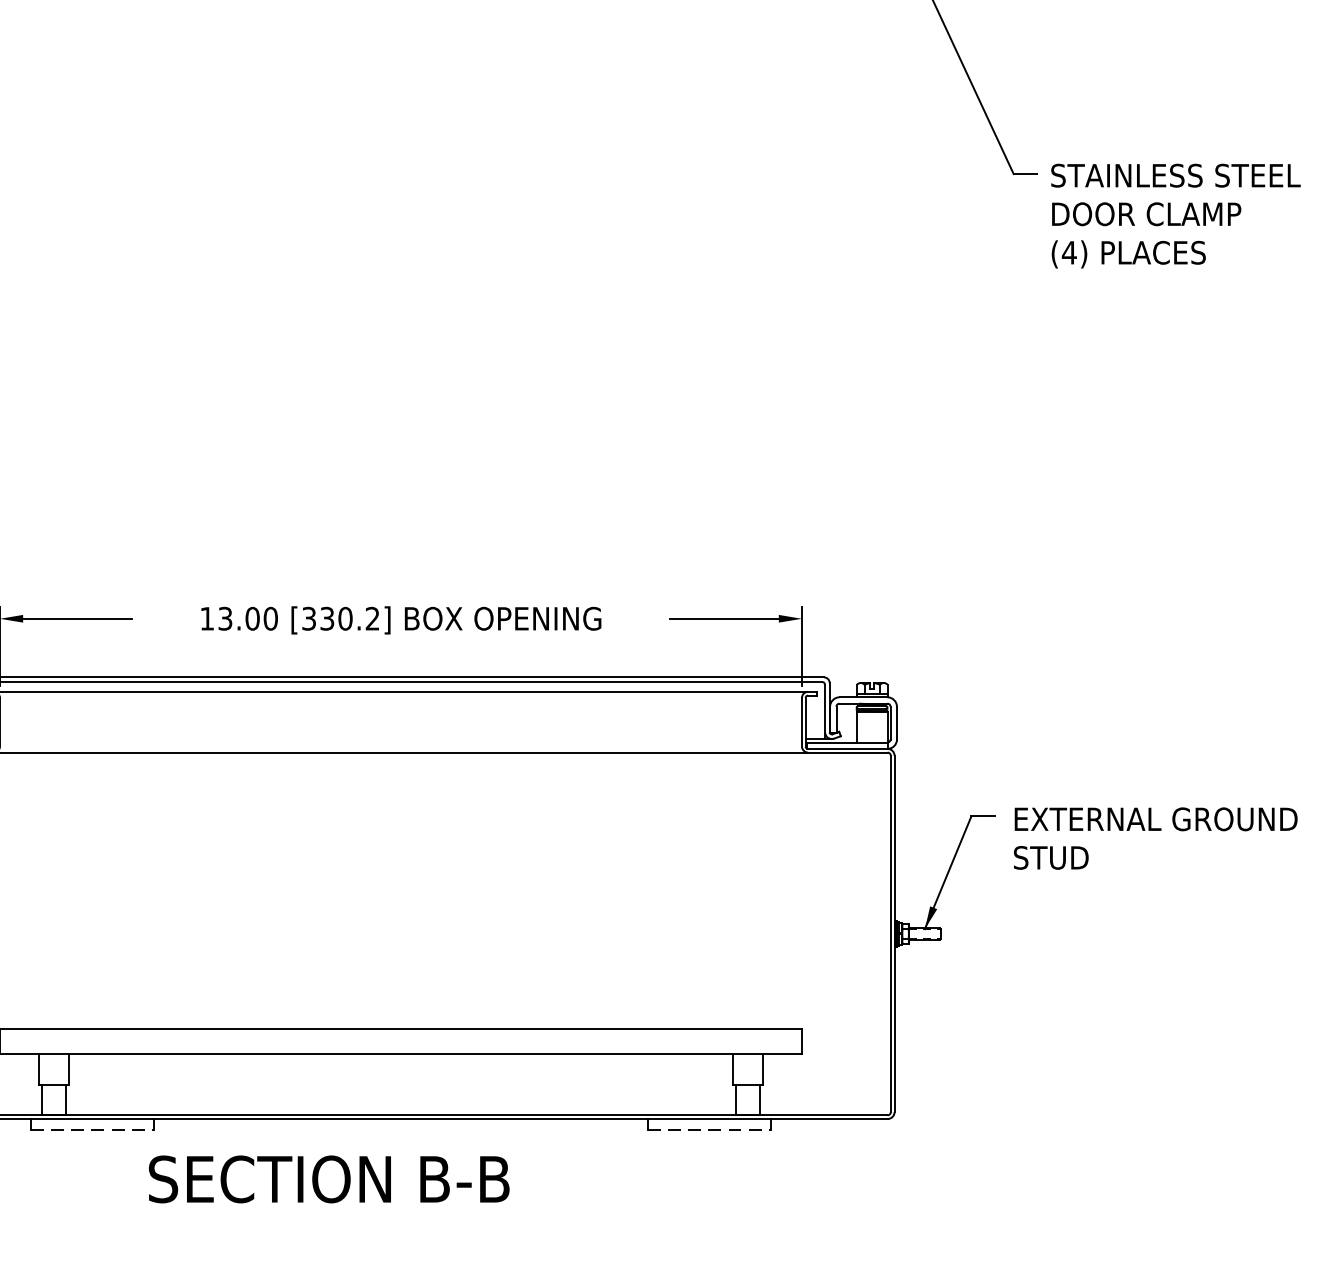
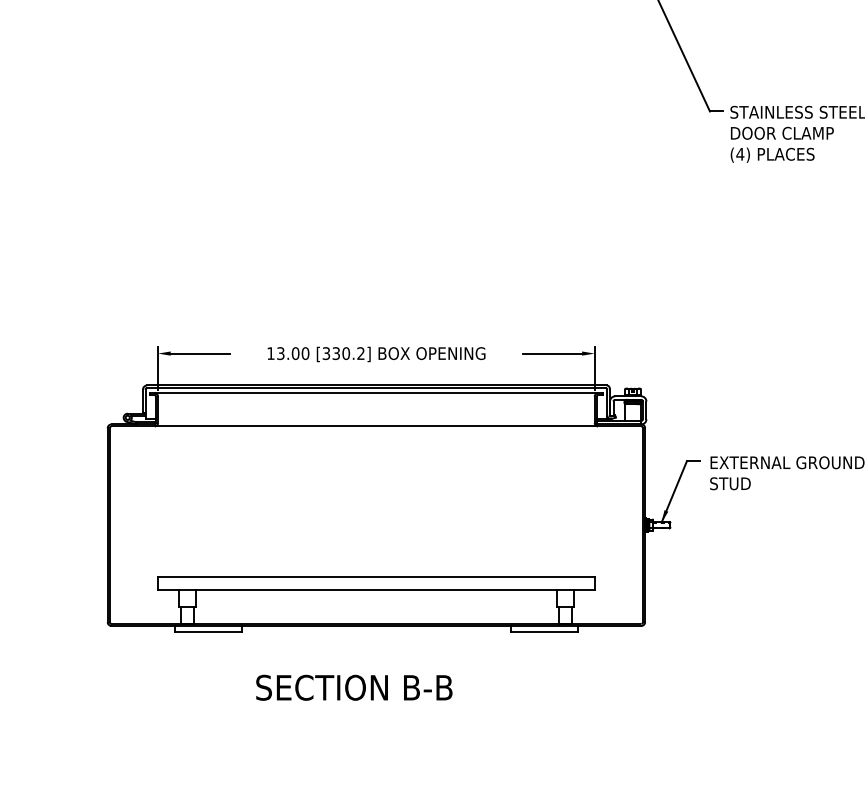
line: (92, 1129) -> (208, 631), dashed -> solid
line: (709, 1129) -> (544, 631), dashed -> solid
text: (329, 1178) -> (354, 687), moved

